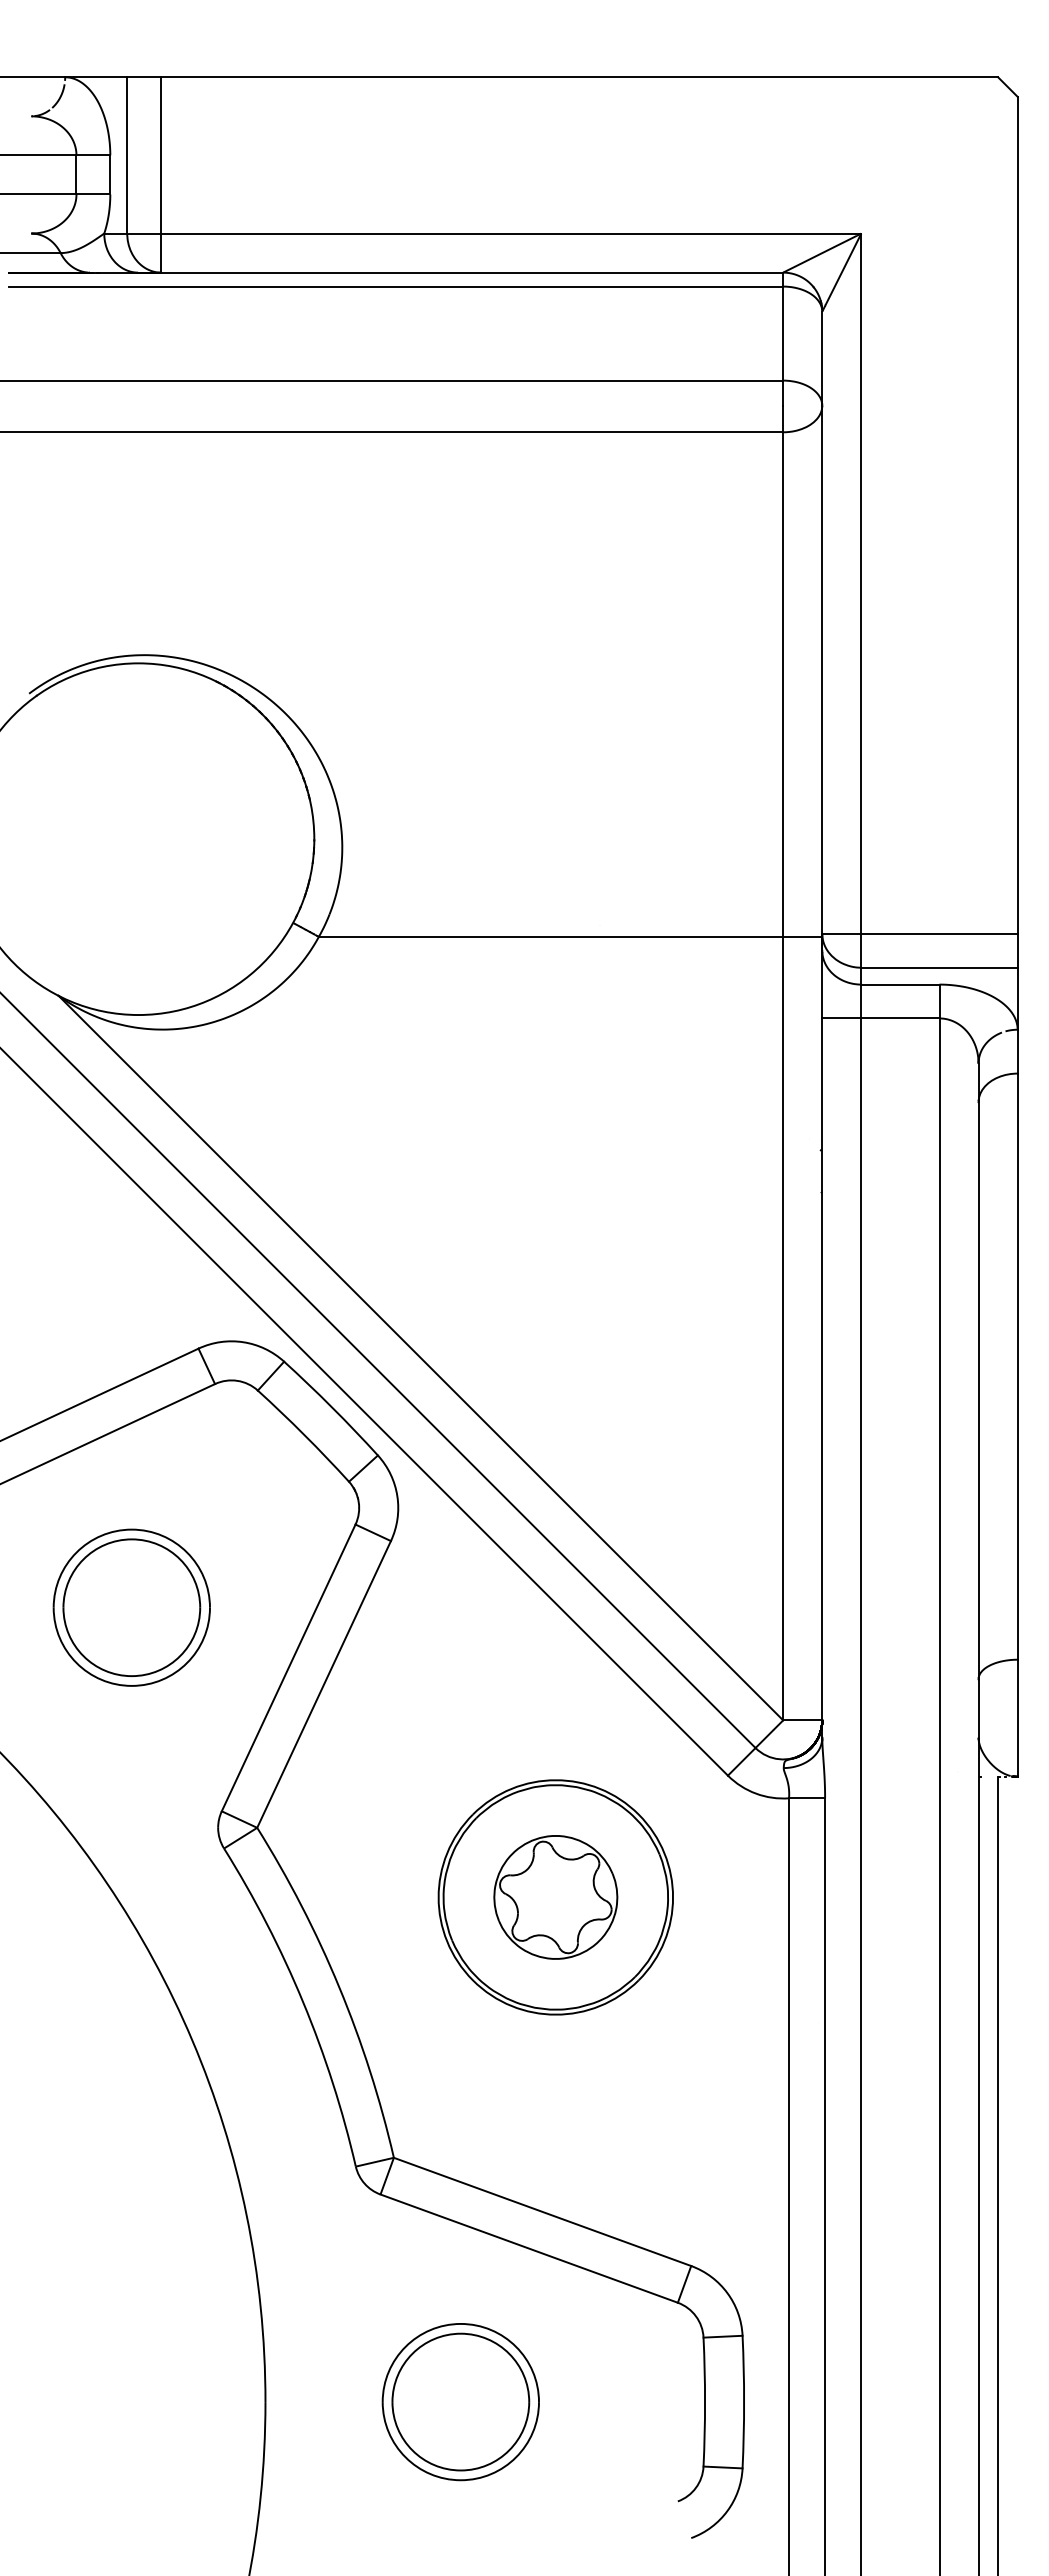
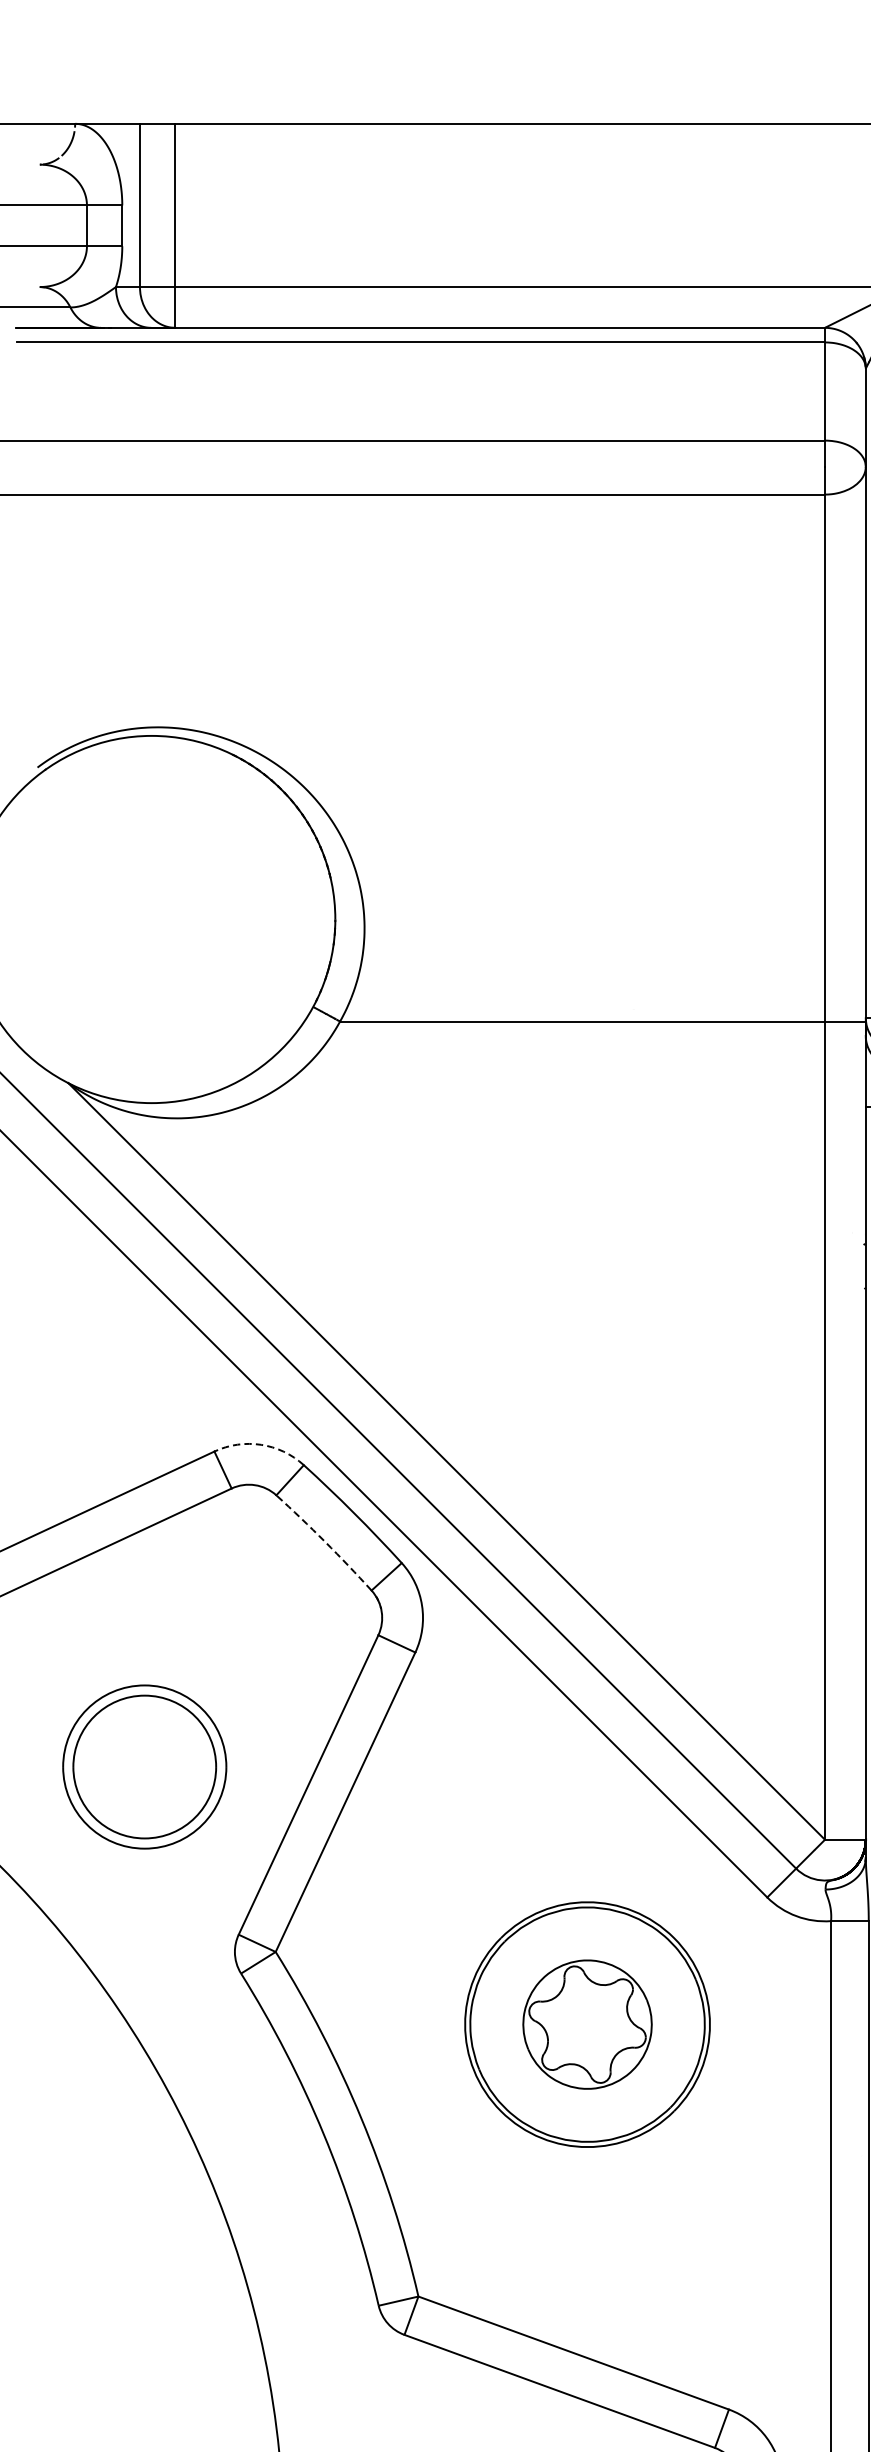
arc: (243, 1342) -> (261, 1445), solid -> dashed
arc: (304, 1435) -> (325, 1542), solid -> dashed
part: (131, 1607) -> (144, 1766), moved

